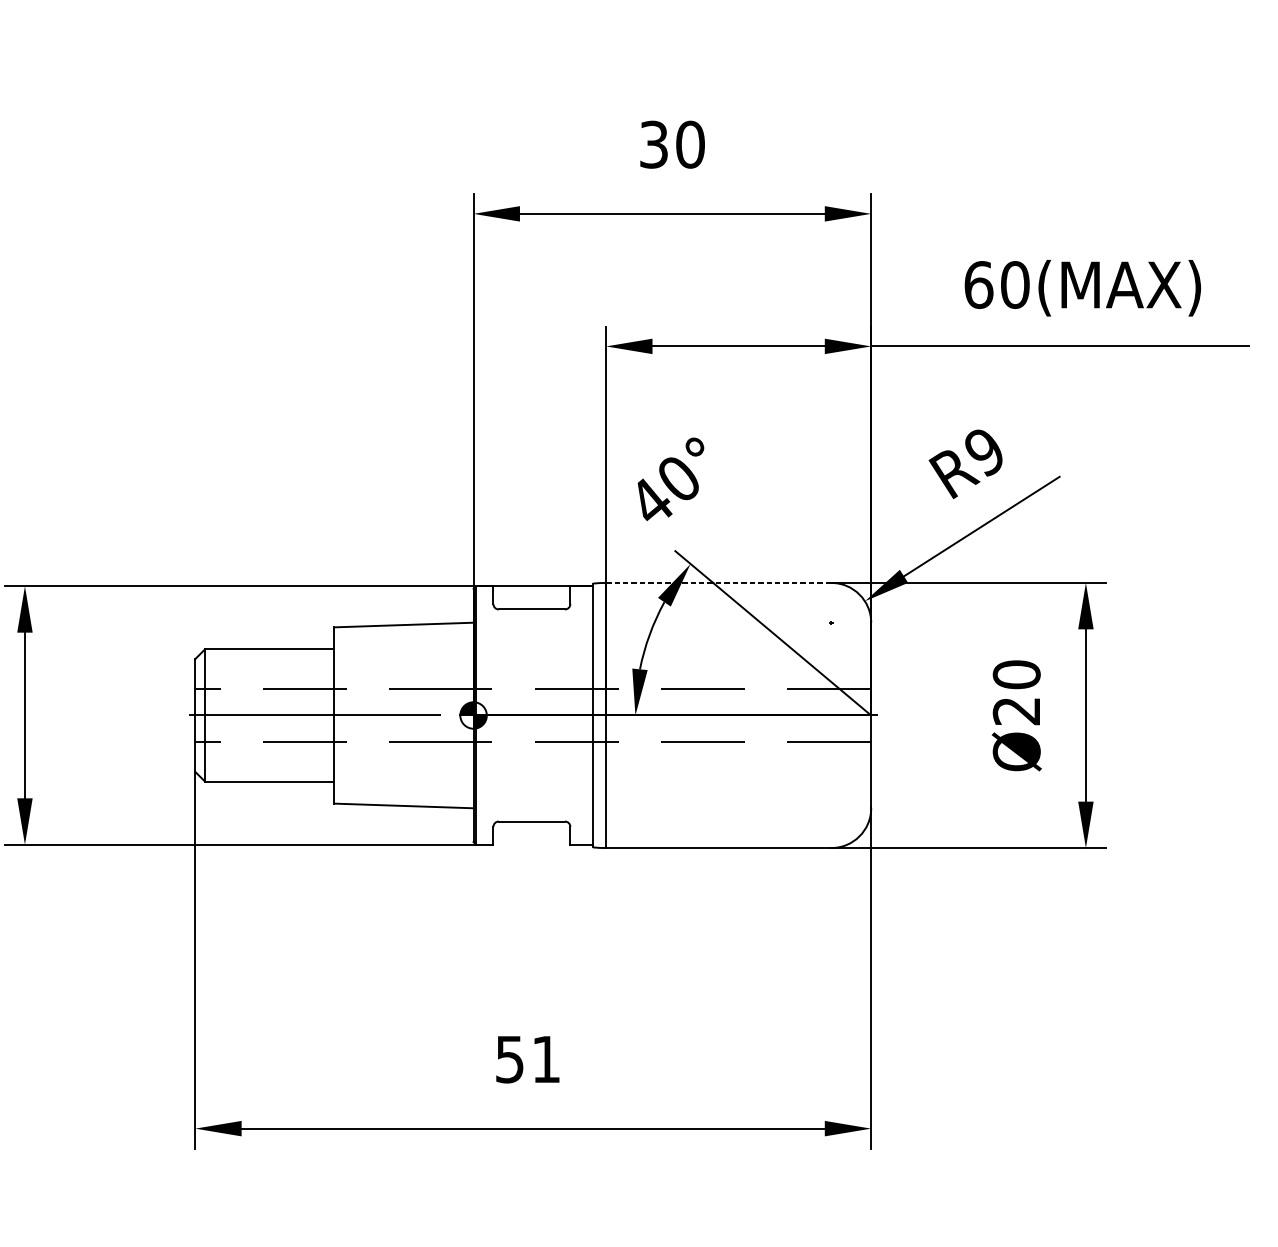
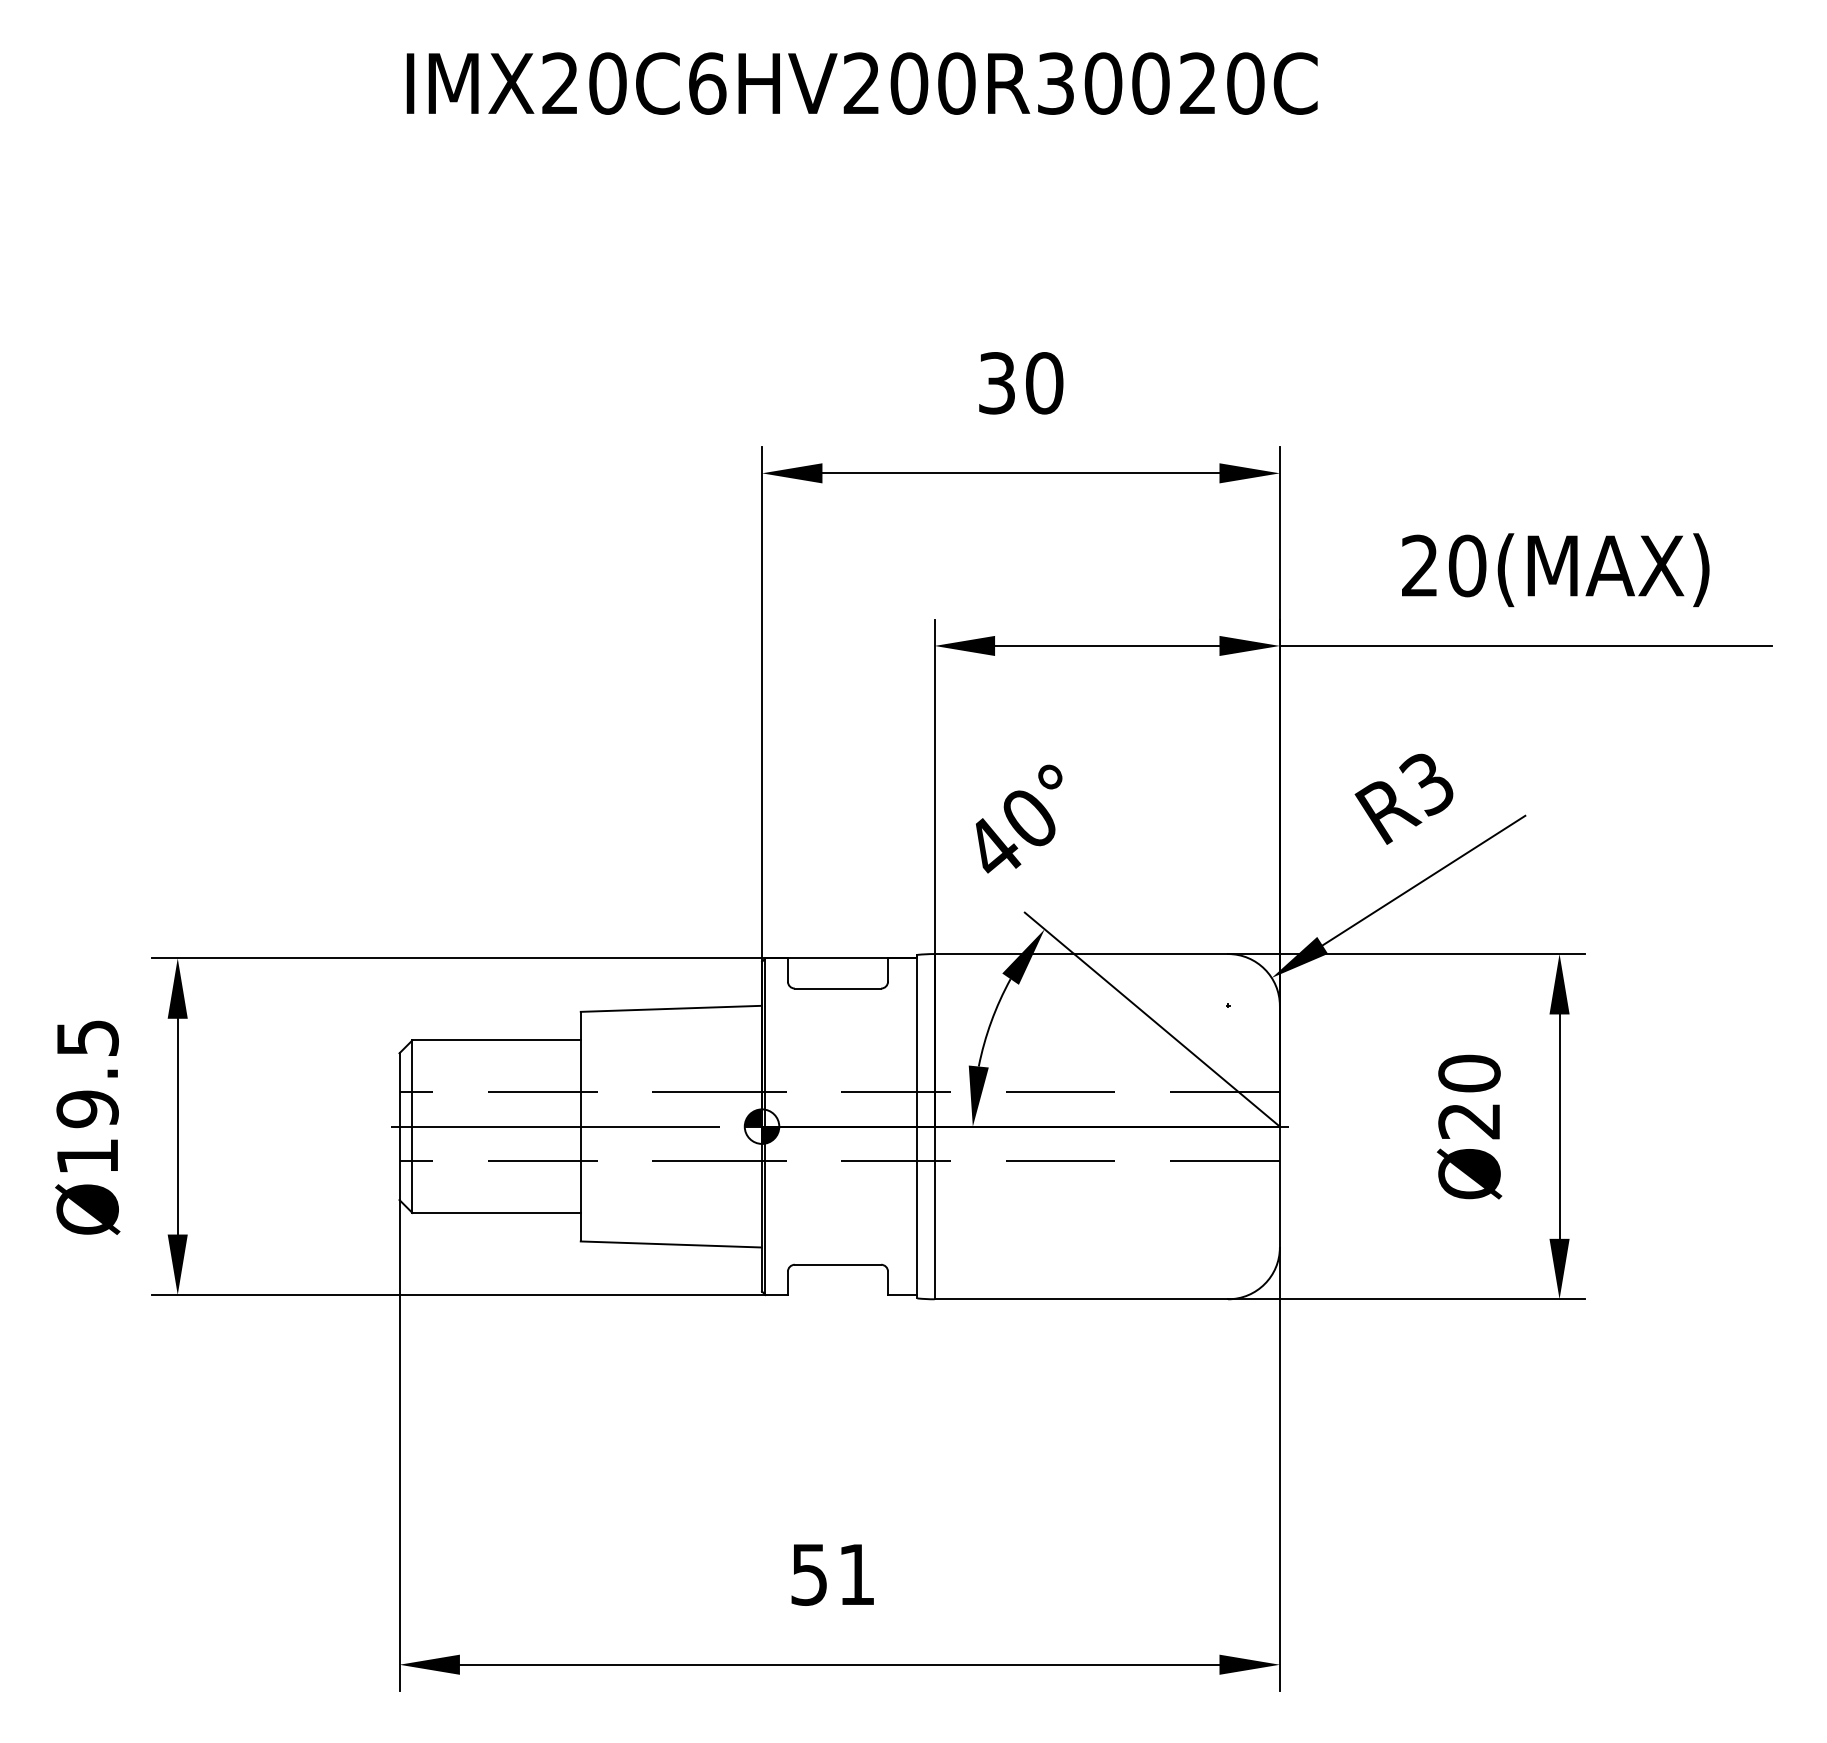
text: (979, 284) -> (1420, 565), 60(MAX) -> 20(MAX)
text: (983, 452) -> (1426, 784), R9 -> R3
line: (718, 583) -> (1081, 954), dashed -> solid

